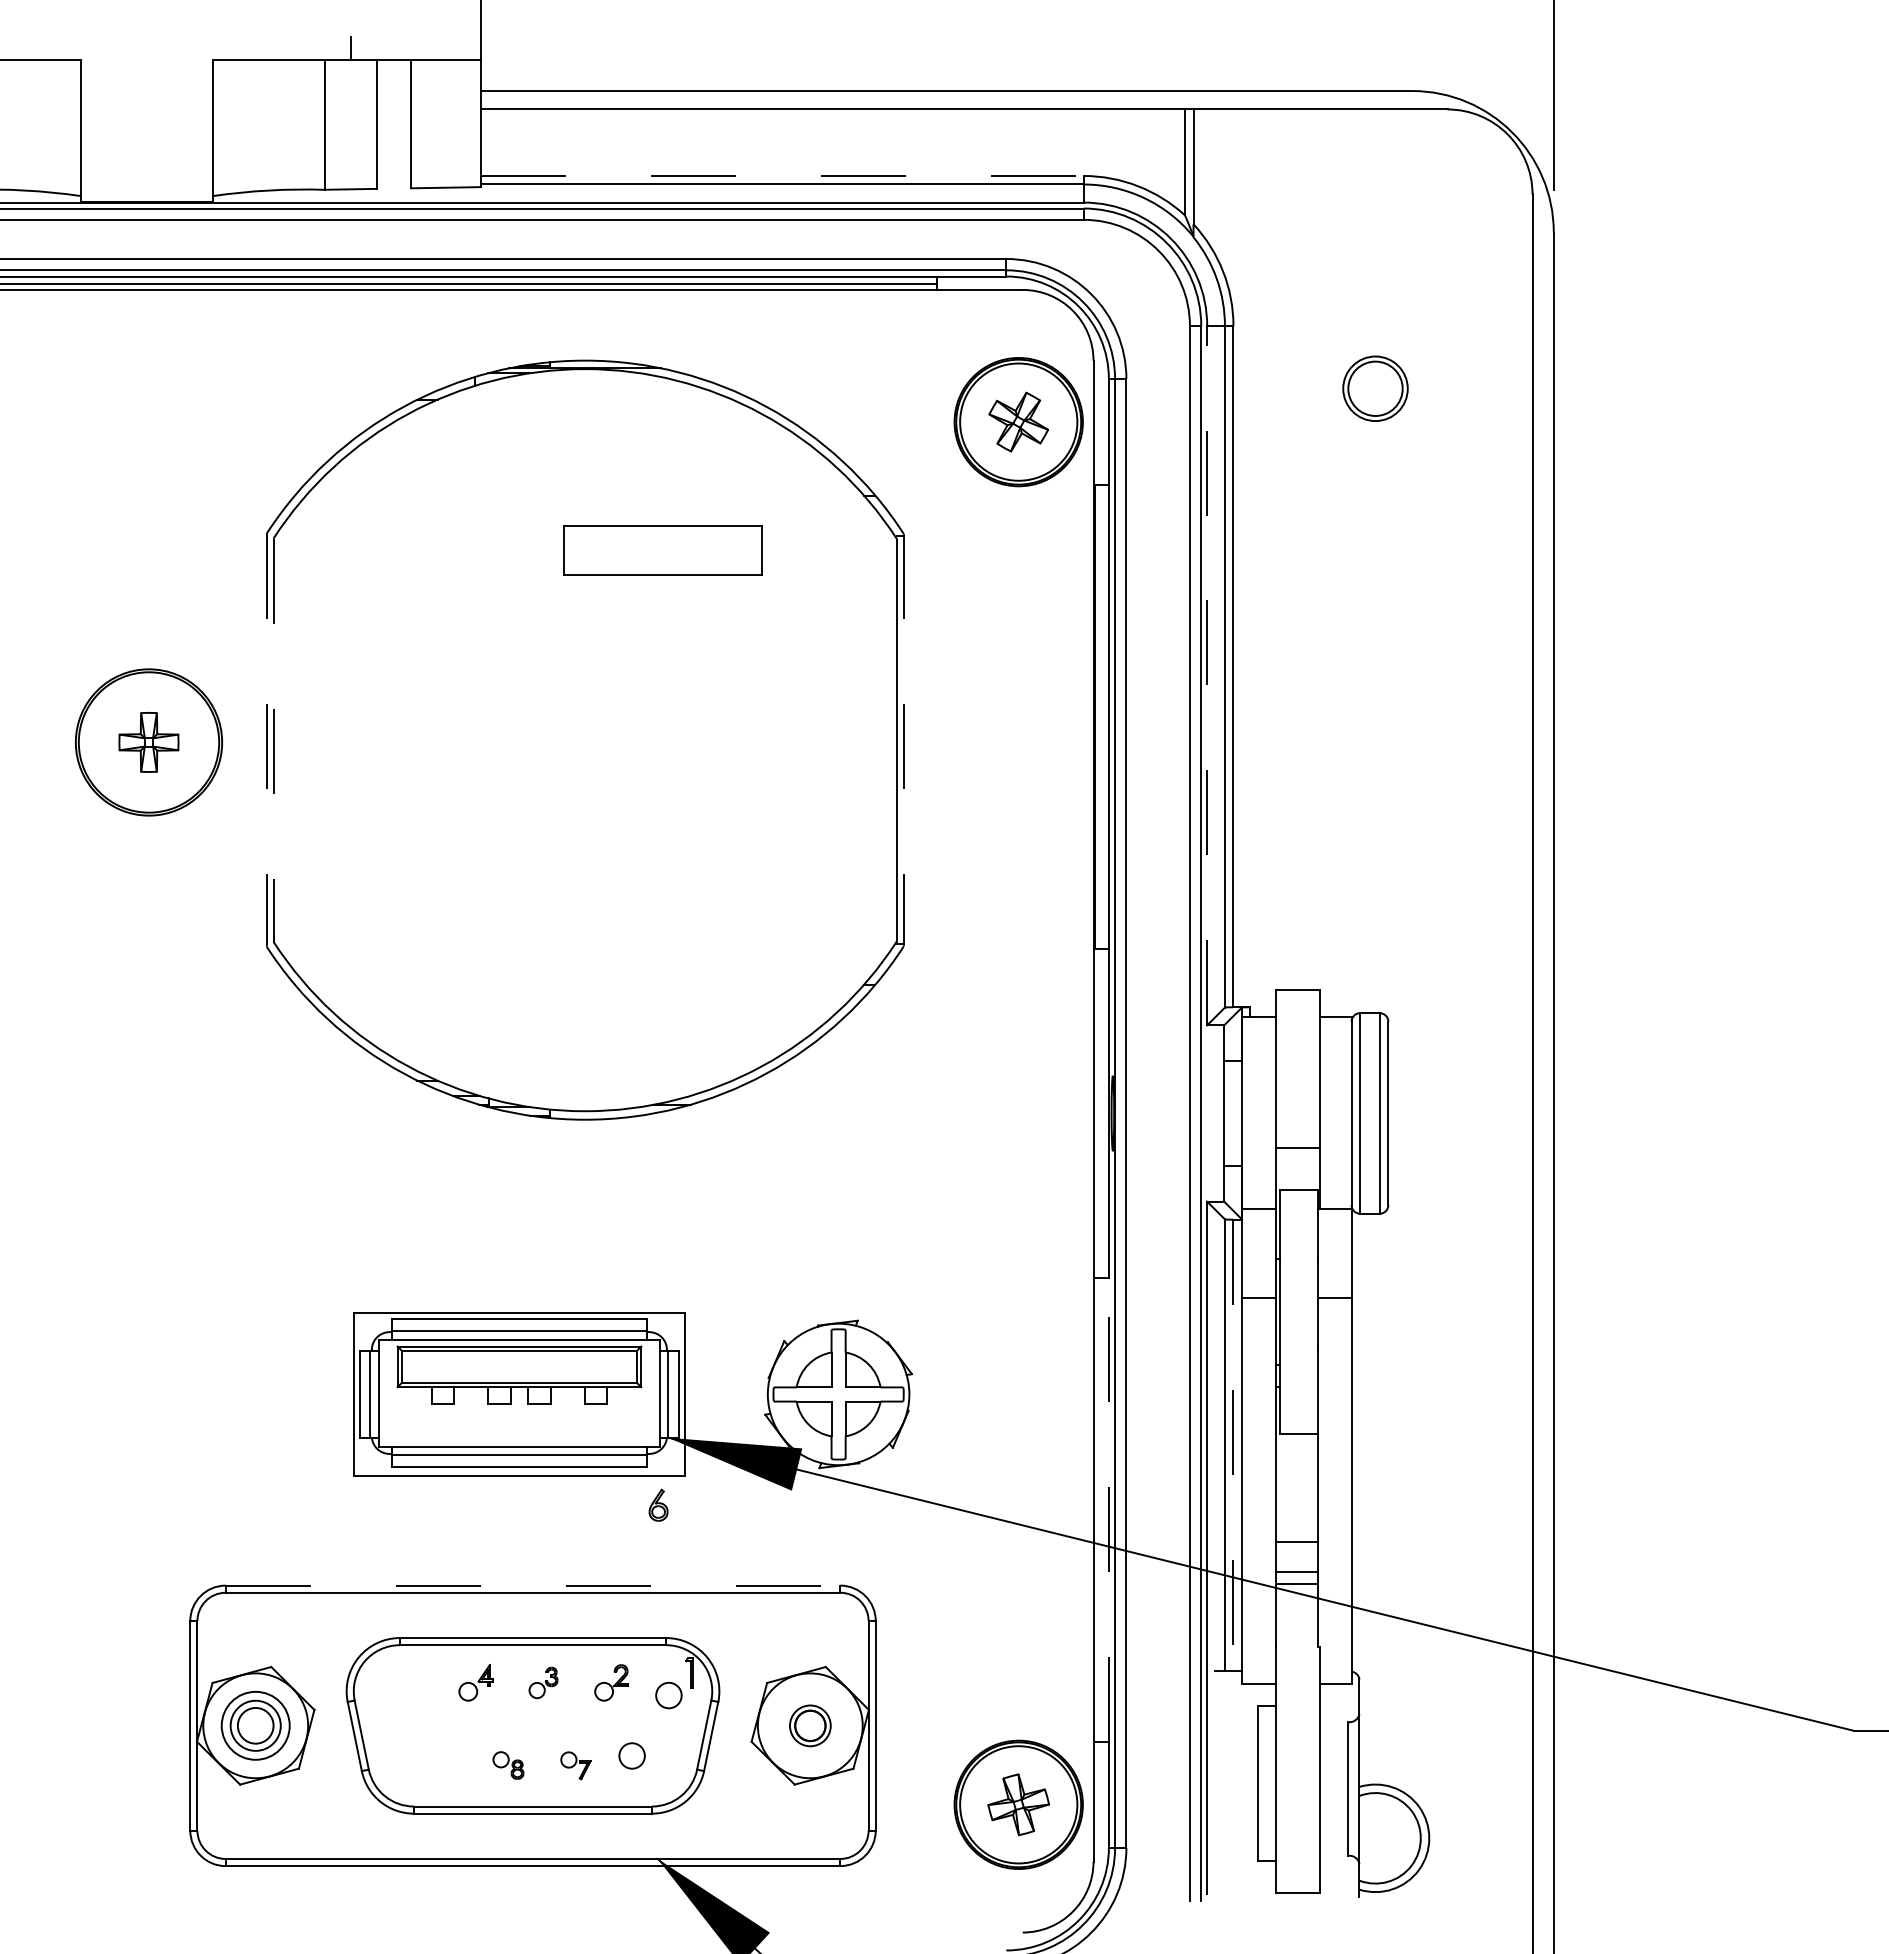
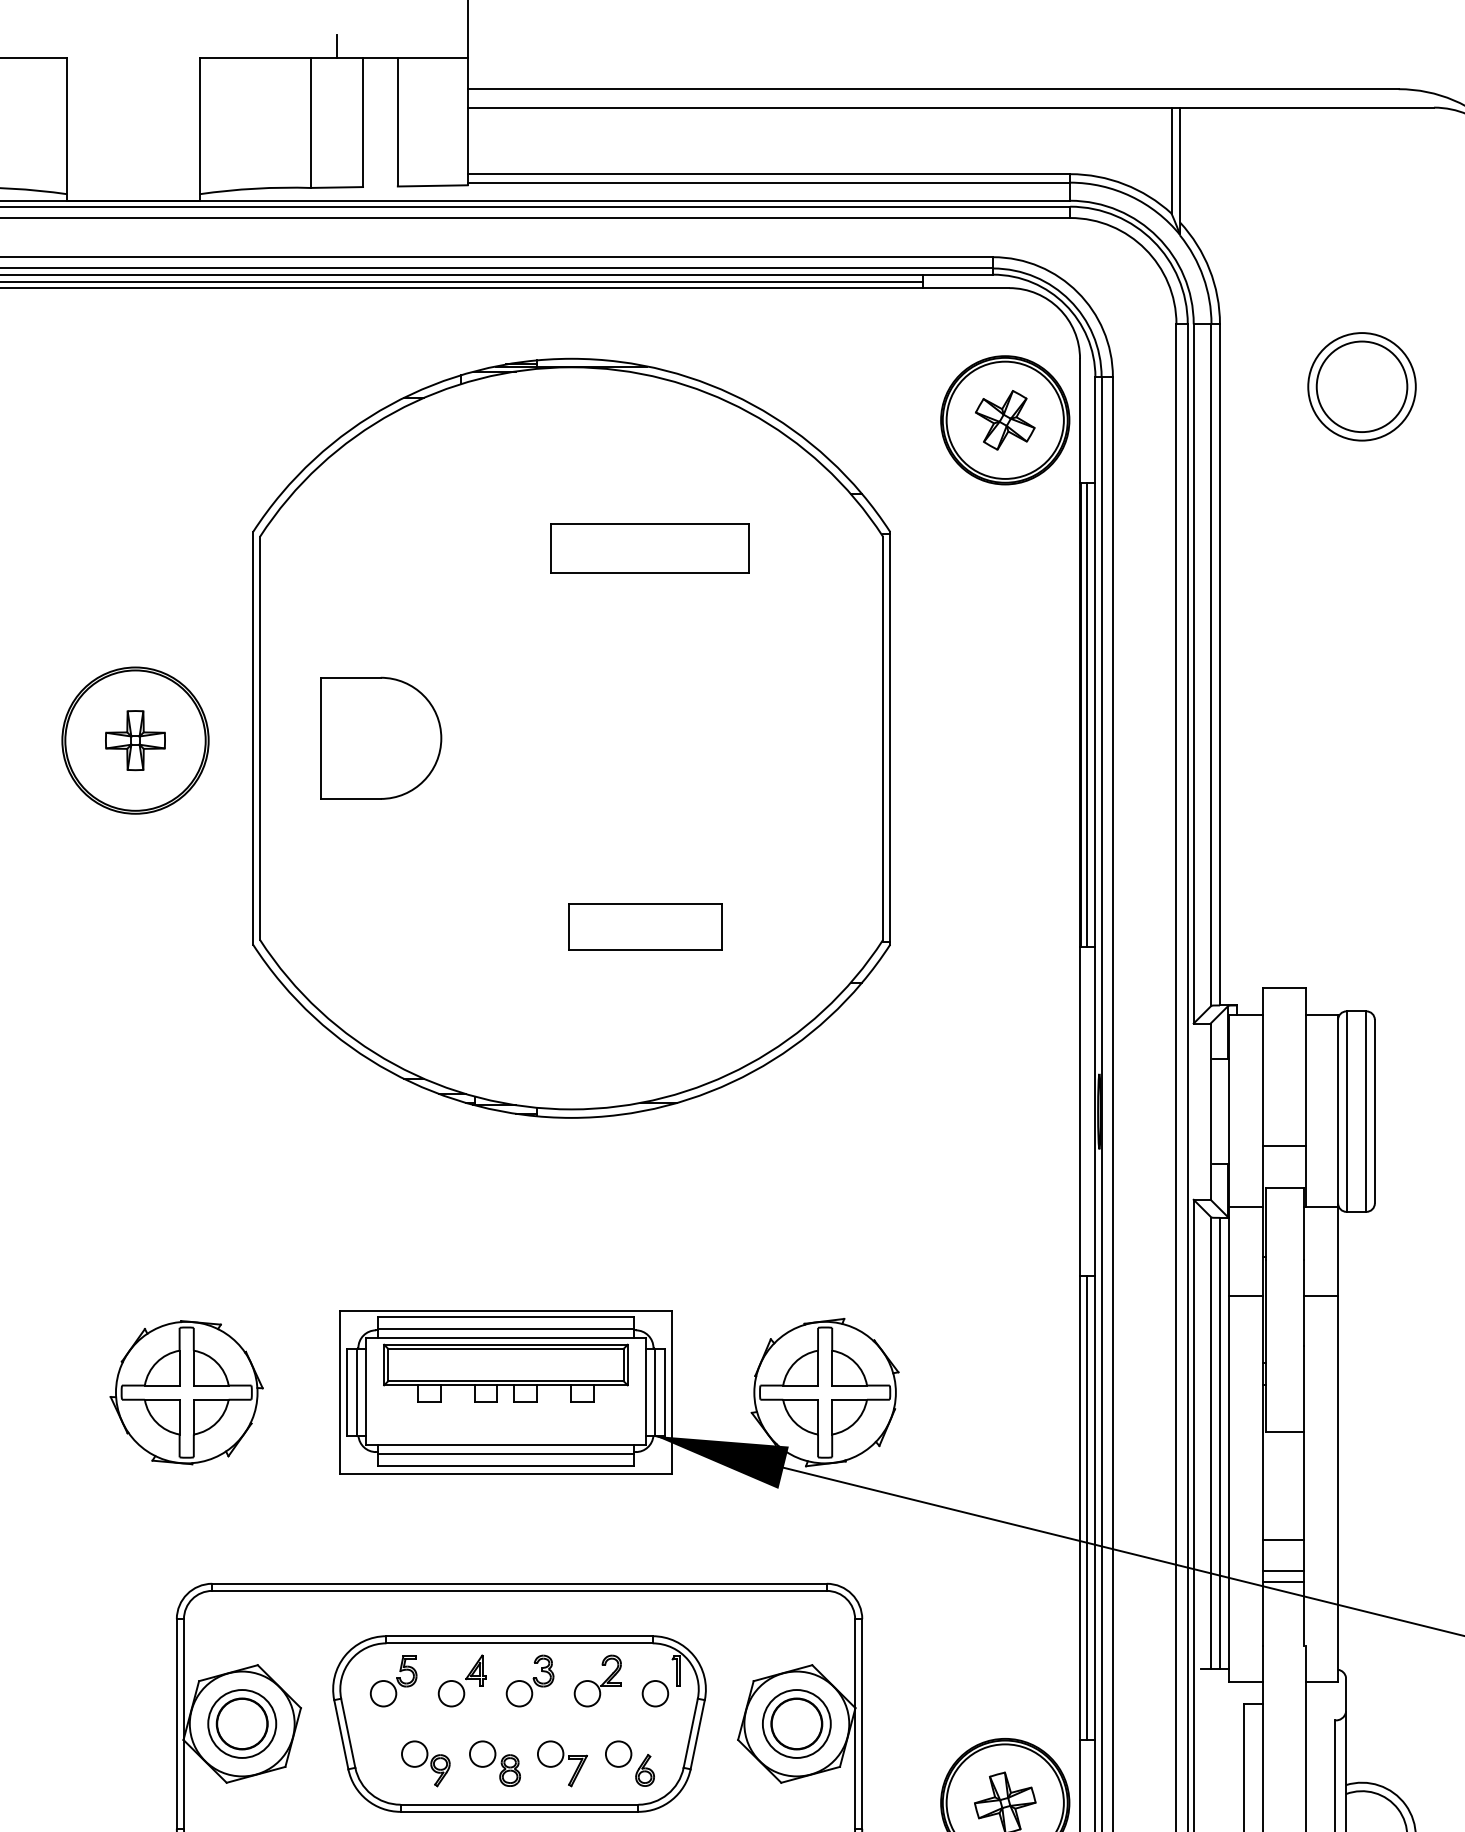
line: (782, 176) -> (769, 174), dashed -> solid
part: (1375, 388) -> (1362, 386), size x1.67
line: (1207, 675) -> (1194, 673), dashed -> solid
line: (1100, 717) -> (1087, 715), added
part: (394, 739) -> (381, 737), added
line: (266, 740) -> (253, 738), dashed -> solid
line: (273, 740) -> (260, 738), dashed -> solid
line: (903, 740) -> (890, 738), dashed -> solid
part: (658, 928) -> (645, 926), added
part: (200, 1393) -> (187, 1391), added
line: (1233, 1445) -> (1220, 1443), dashed -> solid
part: (658, 1504) -> (645, 1769), moved
line: (1100, 1509) -> (1087, 1507), added
line: (1108, 1509) -> (1095, 1507), dashed -> solid
line: (533, 1585) -> (520, 1583), dashed -> solid
part: (475, 1682) -> (462, 1680), size x1.43
part: (543, 1682) -> (530, 1680), size x1.67
part: (611, 1682) -> (598, 1680), size x1.43
part: (406, 1683) -> (393, 1681), added
circle: (255, 1725) -> (242, 1723), size x1.43
part: (810, 1725) -> (797, 1723), size x1.67
part: (439, 1765) -> (426, 1763), added
part: (508, 1765) -> (495, 1763), size x1.67
part: (575, 1765) -> (562, 1763), size x1.67

